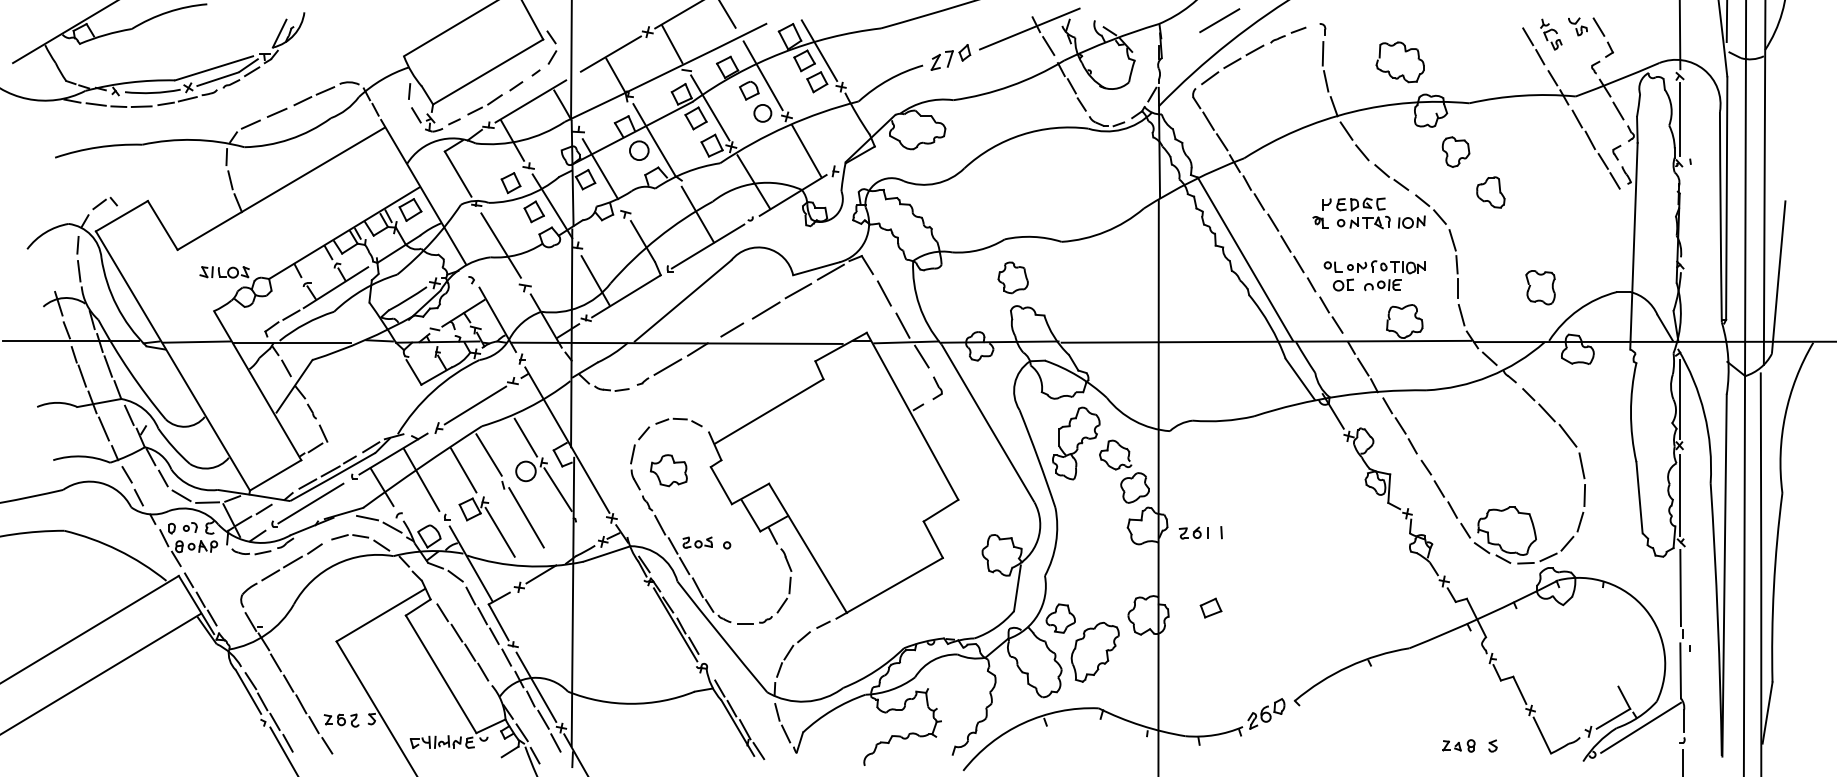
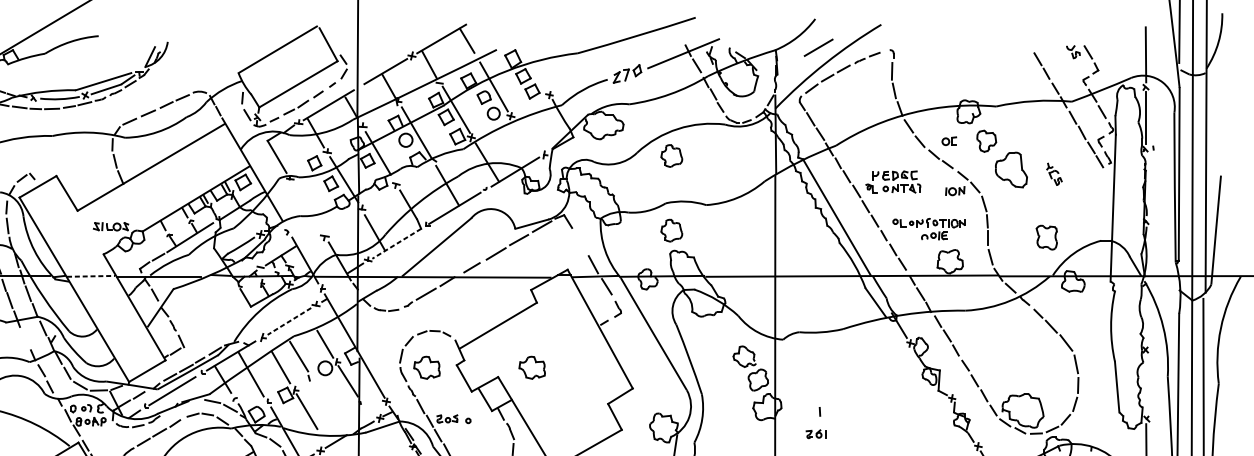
part: (1551, 34) -> (1054, 174), moved
line: (819, 50) -> (534, 69), removed
part: (1399, 62) -> (946, 77), removed
line: (806, 150) -> (524, 140), removed
part: (1012, 172) -> (671, 155), added
part: (1490, 192) -> (1011, 169), size x1.6
part: (1351, 213) -> (893, 182), moved
line: (500, 245) -> (307, 207), removed
part: (1342, 284) -> (948, 140), moved
line: (883, 293) -> (579, 241), removed
line: (626, 296) -> (396, 243), solid -> dashed
line: (196, 342) -> (91, 276), solid -> dashed
line: (1680, 399) -> (1146, 317), removed
line: (475, 405) -> (289, 321), solid -> dashed
line: (103, 428) -> (24, 337), removed
part: (1076, 443) -> (716, 348), removed
part: (816, 470) -> (531, 367), added
line: (1680, 494) -> (1146, 384), removed
line: (526, 517) -> (325, 401), removed
part: (1193, 532) -> (816, 433), moved

